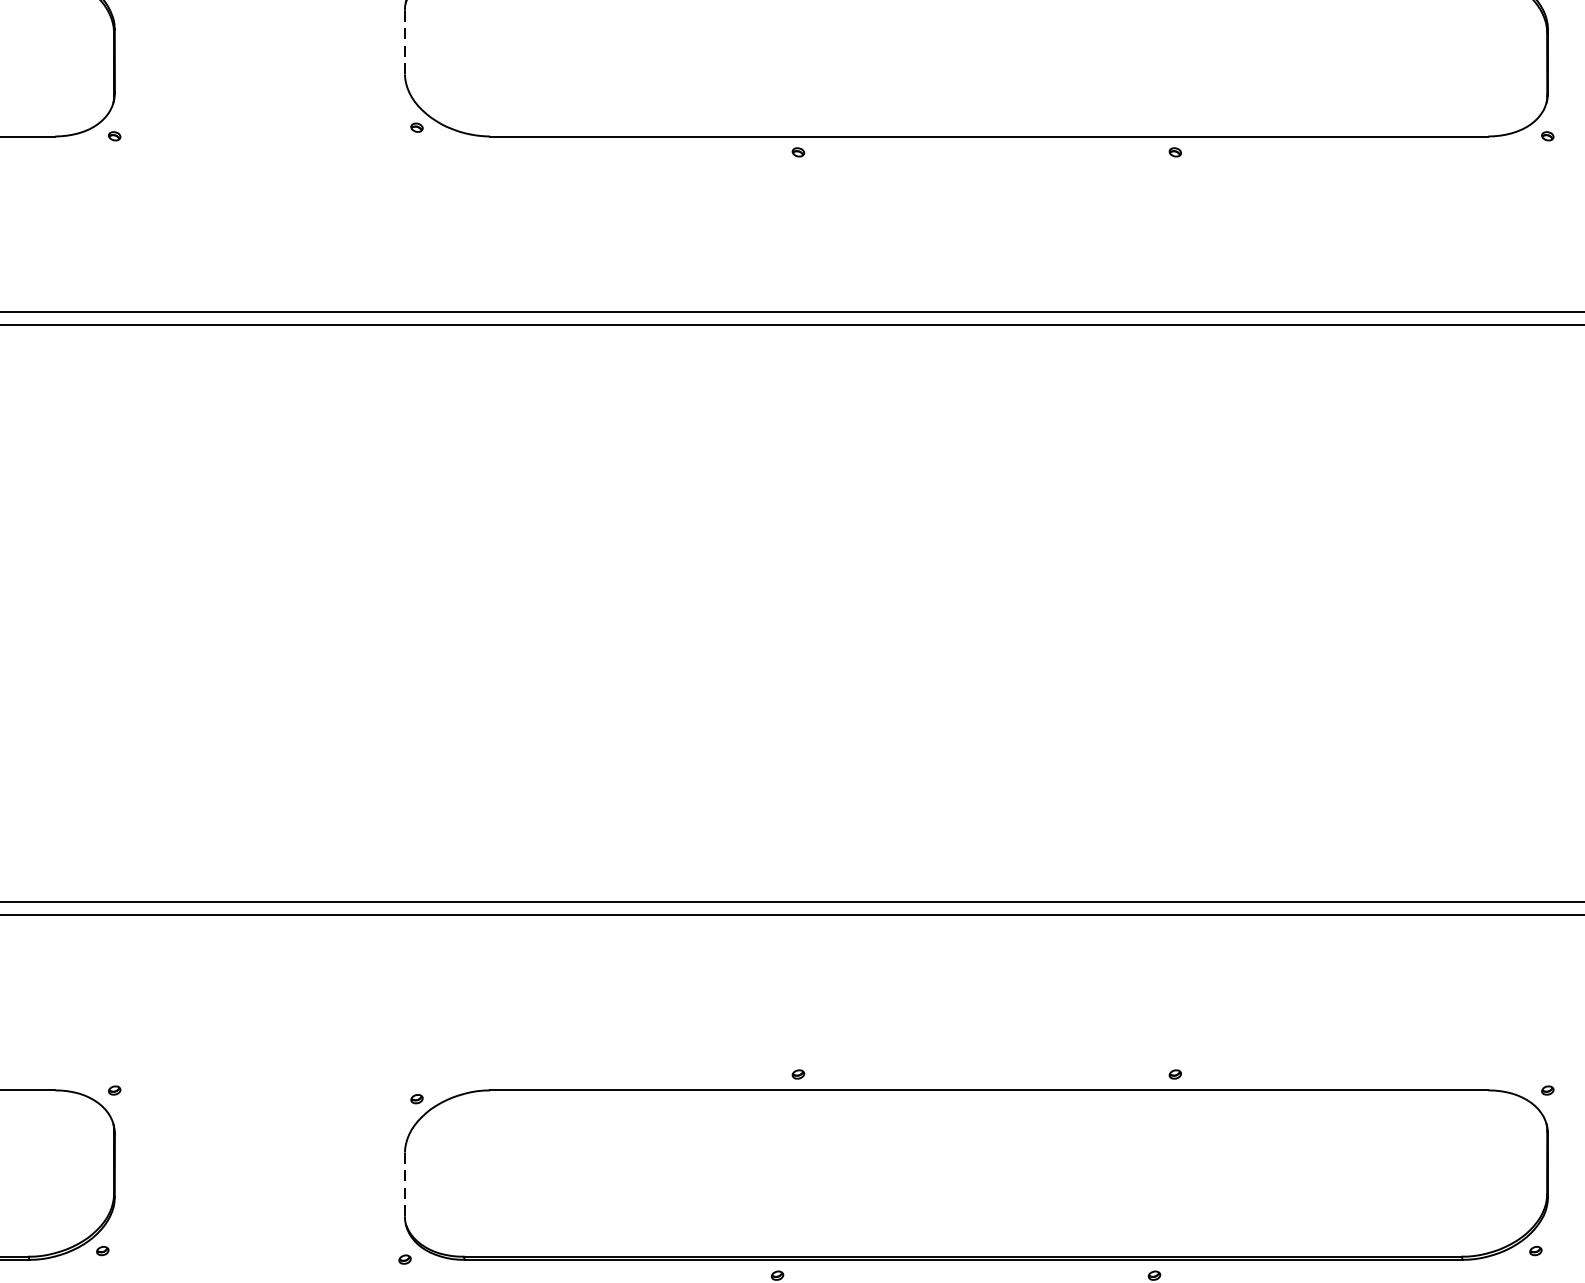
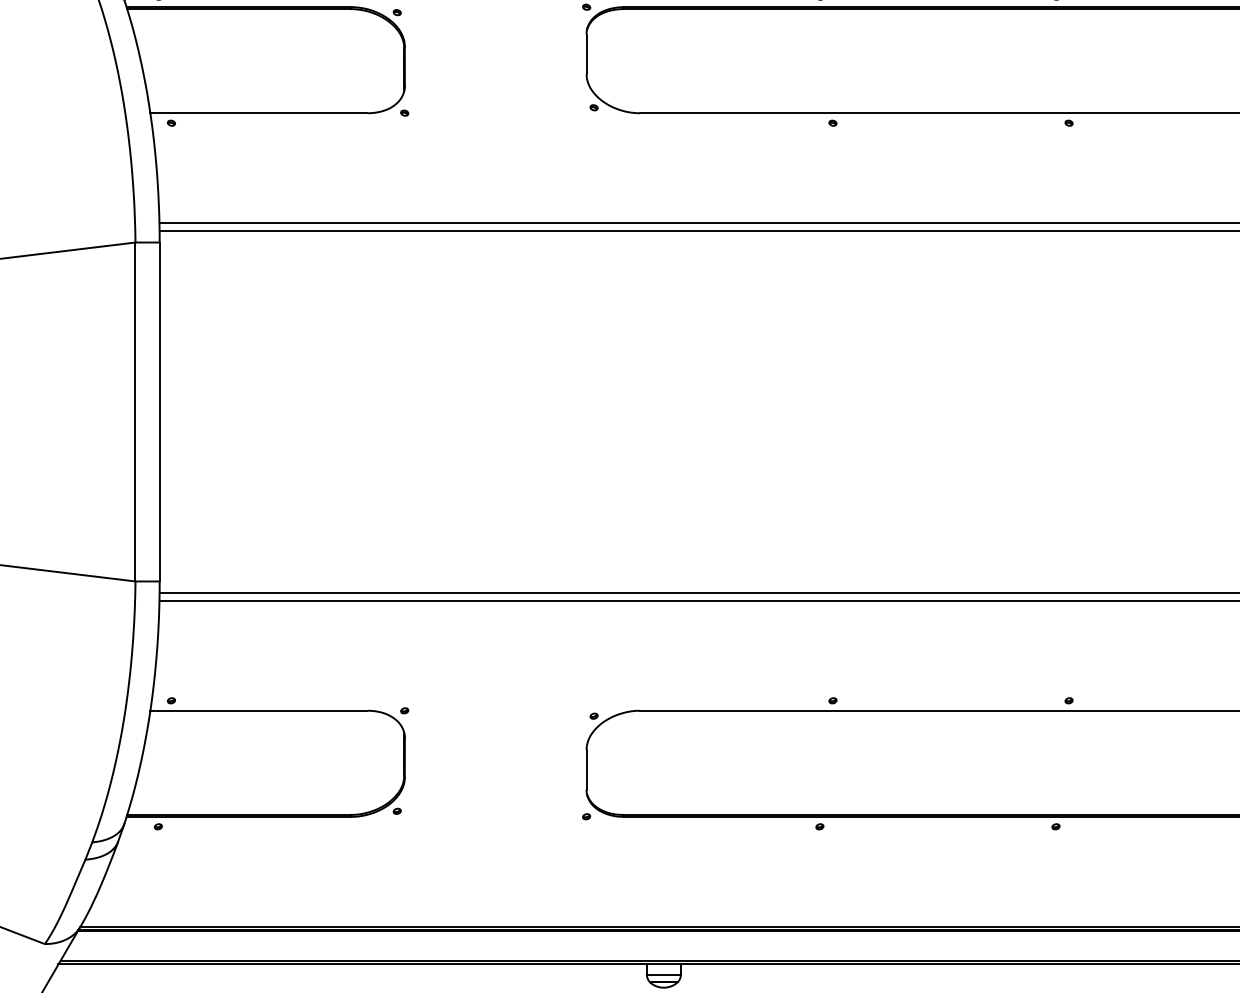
line: (404, 42) -> (586, 54), dashed -> solid
line: (404, 1184) -> (586, 769), dashed -> solid

